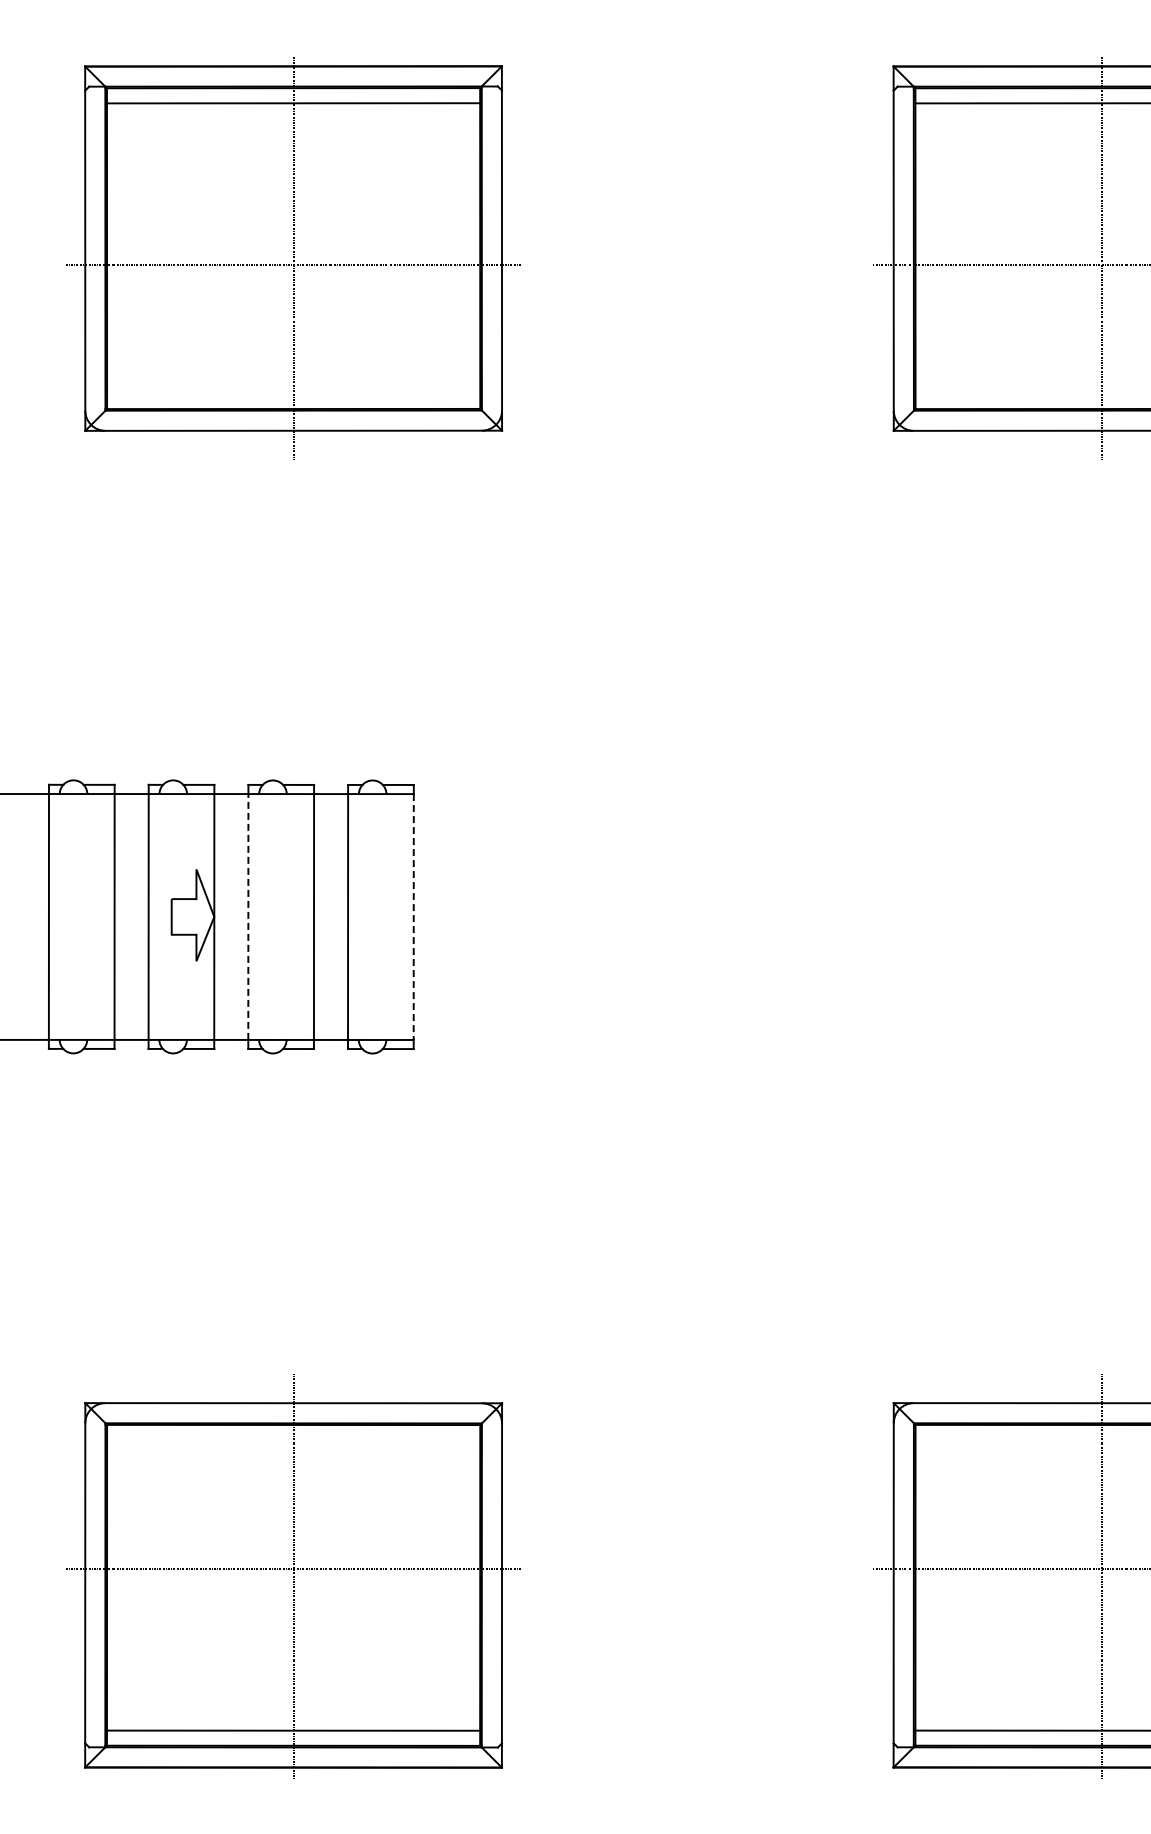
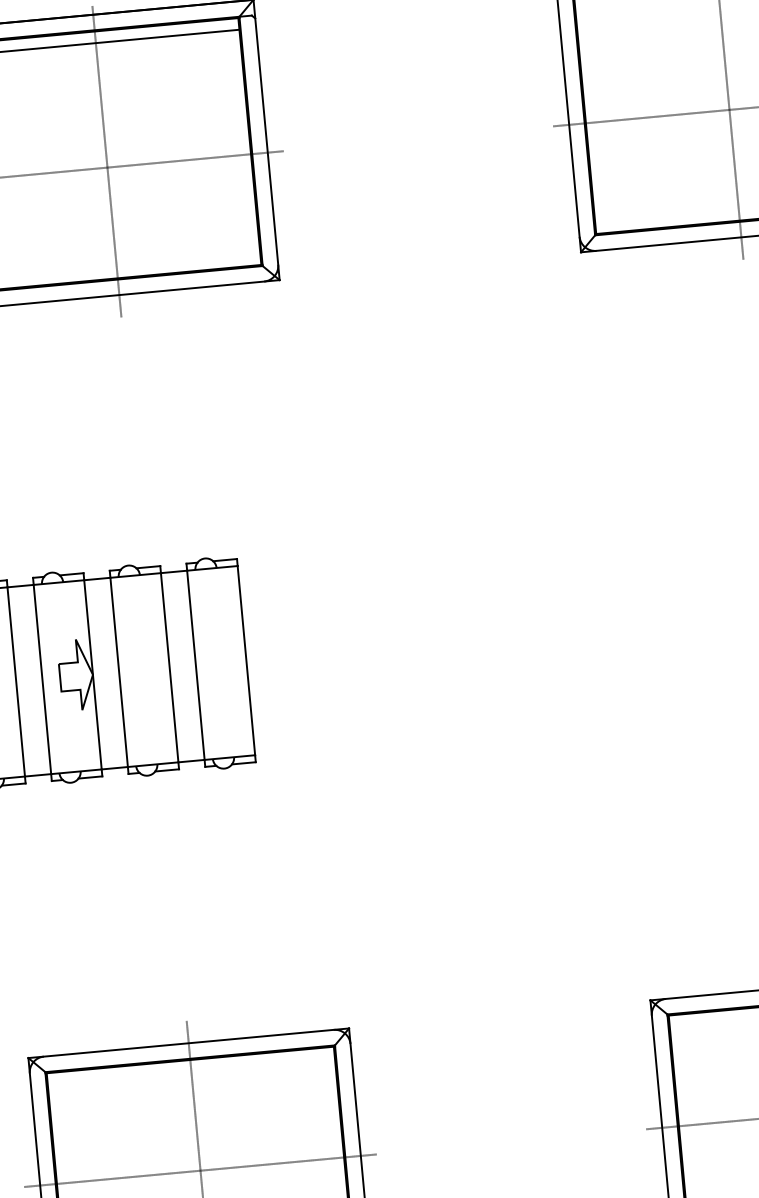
line: (248, 916) -> (119, 672), dashed -> solid
line: (413, 917) -> (246, 661), dashed -> solid

